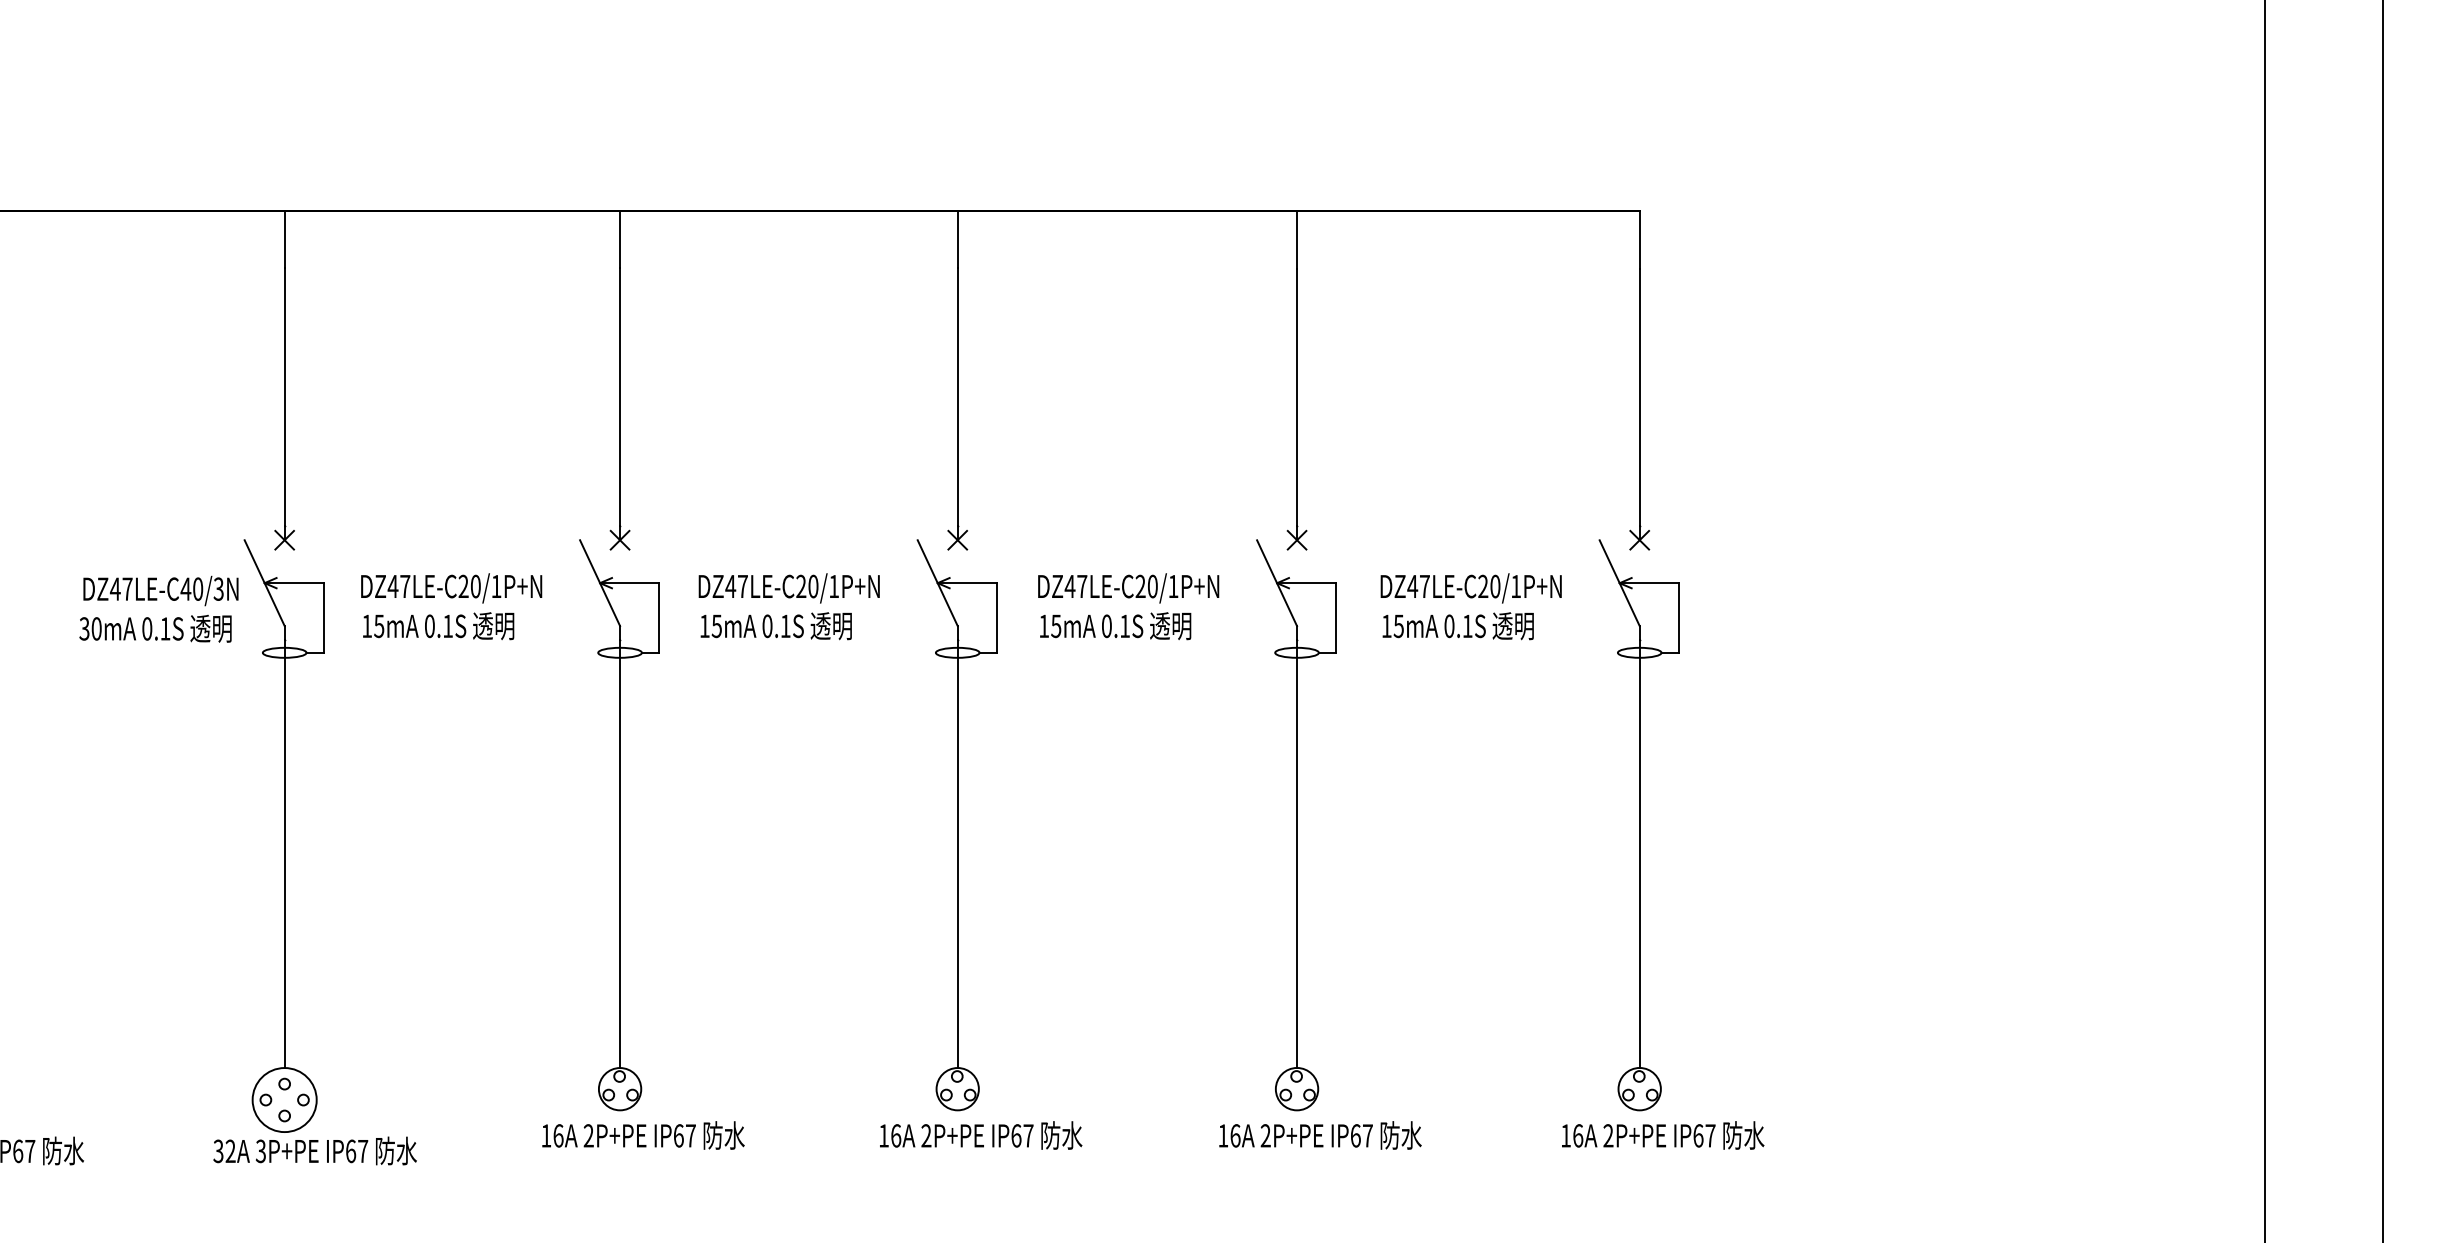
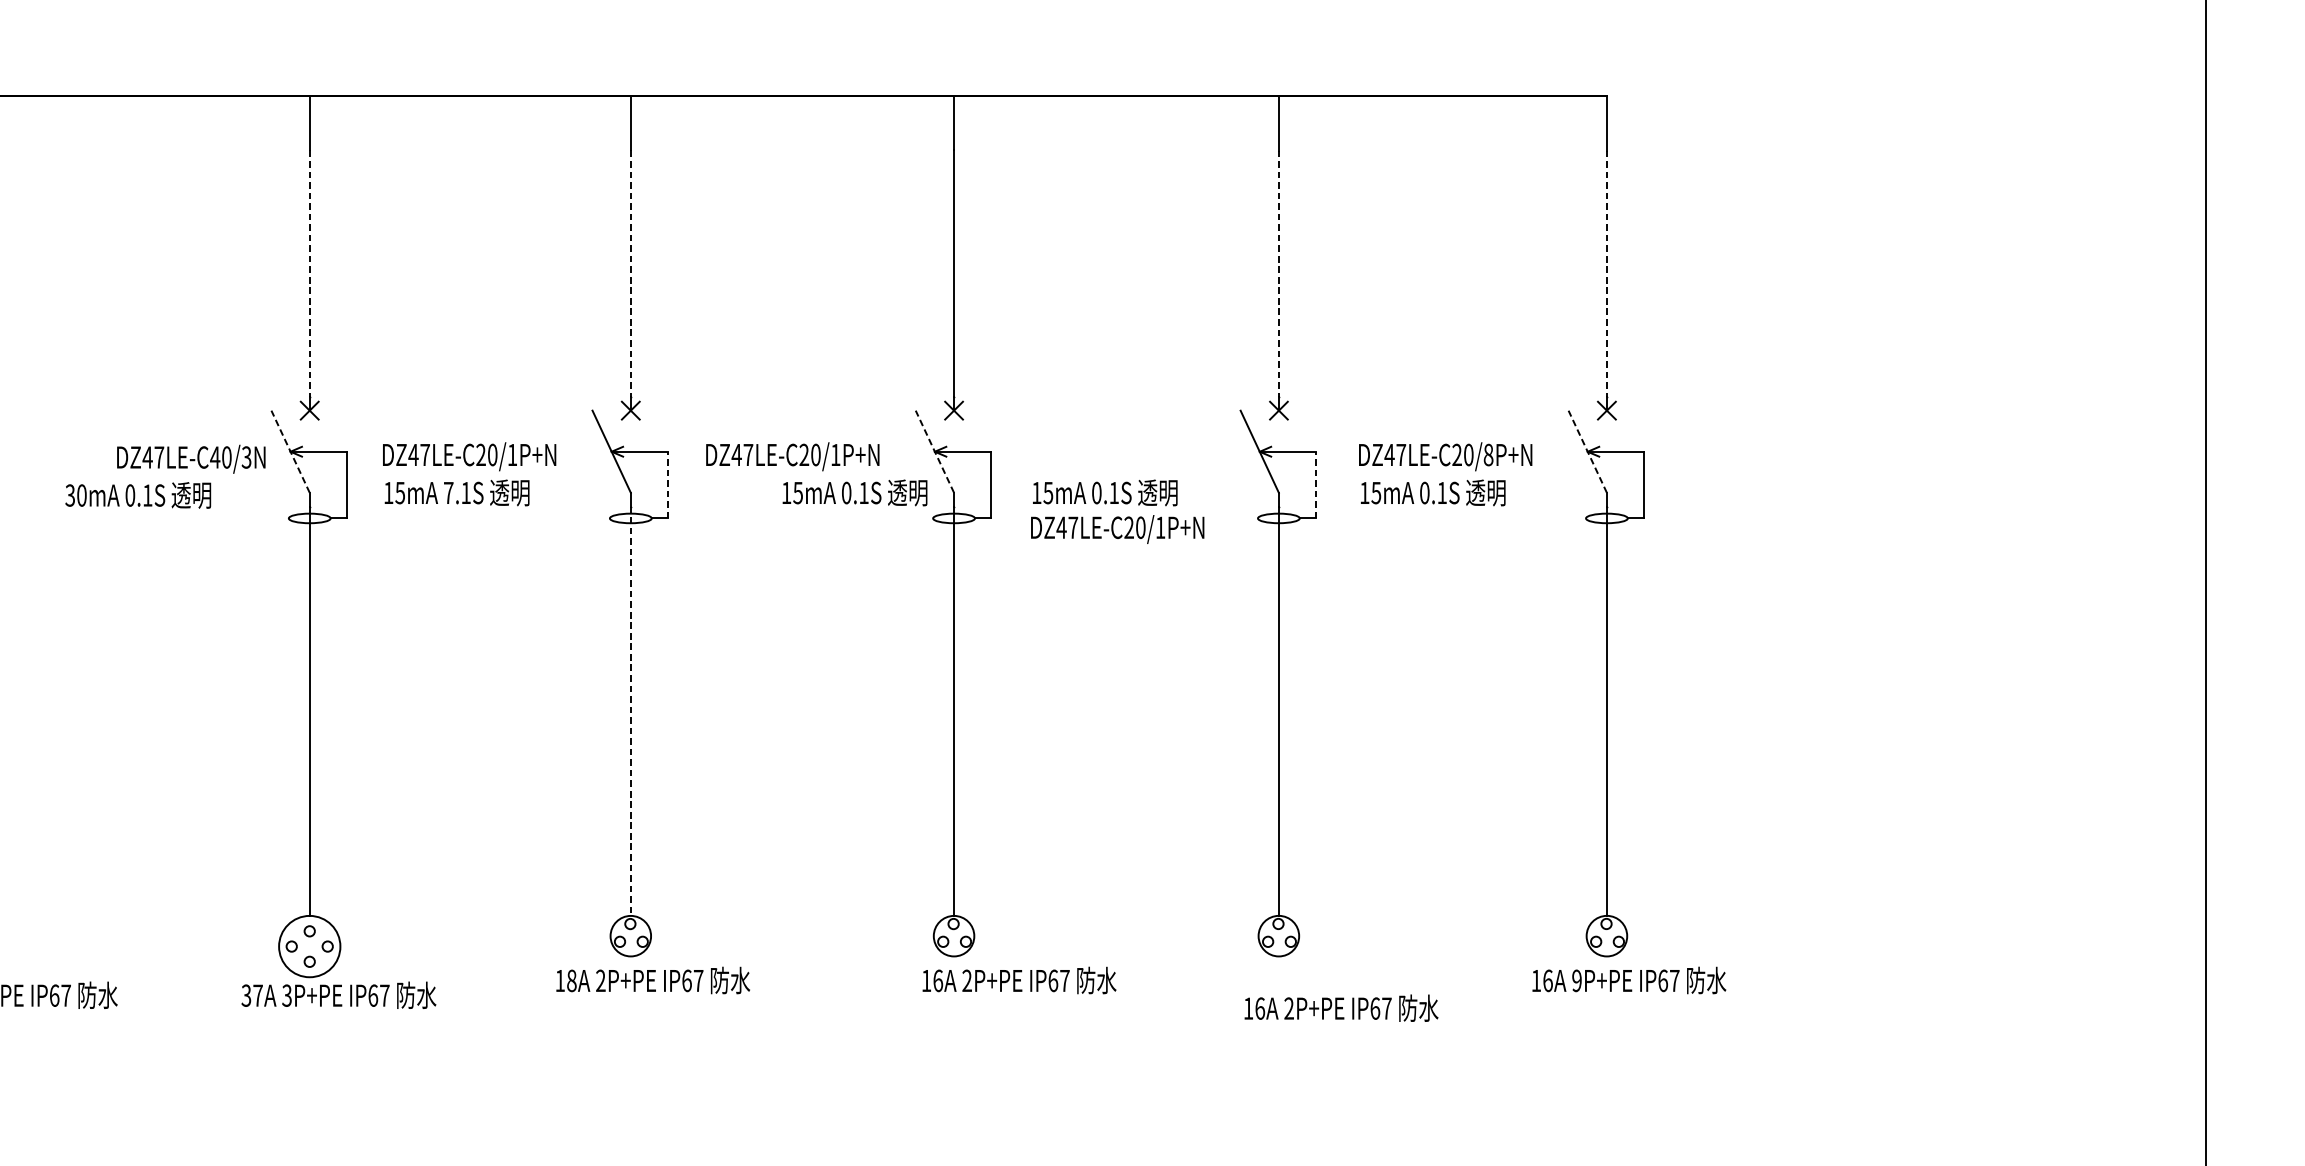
line: (284, 397) -> (309, 274), solid -> dashed
line: (620, 397) -> (631, 274), solid -> dashed
line: (1297, 397) -> (1279, 274), solid -> dashed
line: (1639, 397) -> (1606, 274), solid -> dashed
line: (264, 582) -> (290, 451), solid -> dashed
line: (937, 582) -> (934, 451), solid -> dashed
line: (1619, 582) -> (1587, 451), solid -> dashed
text: (1516, 586) -> (1488, 454), DZ47LE-C20/1P+N -> DZ47LE-C20/8P+N
text: (1128, 588) -> (1117, 529), moved
line: (659, 617) -> (668, 484), solid -> dashed
line: (1336, 618) -> (1316, 485), solid -> dashed
text: (429, 626) -> (448, 493), 0.1S -> 7.1S
text: (775, 626) -> (854, 493), moved
text: (155, 628) -> (138, 495), moved
line: (620, 854) -> (631, 711), solid -> dashed
text: (558, 1135) -> (571, 980), 16A -> 18A
text: (981, 1135) -> (1019, 980), moved
text: (1320, 1135) -> (1341, 1008), moved
text: (1608, 1135) -> (1577, 980), 2P+PE -> 9P+PE
text: (230, 1150) -> (257, 994), 32A -> 37A

